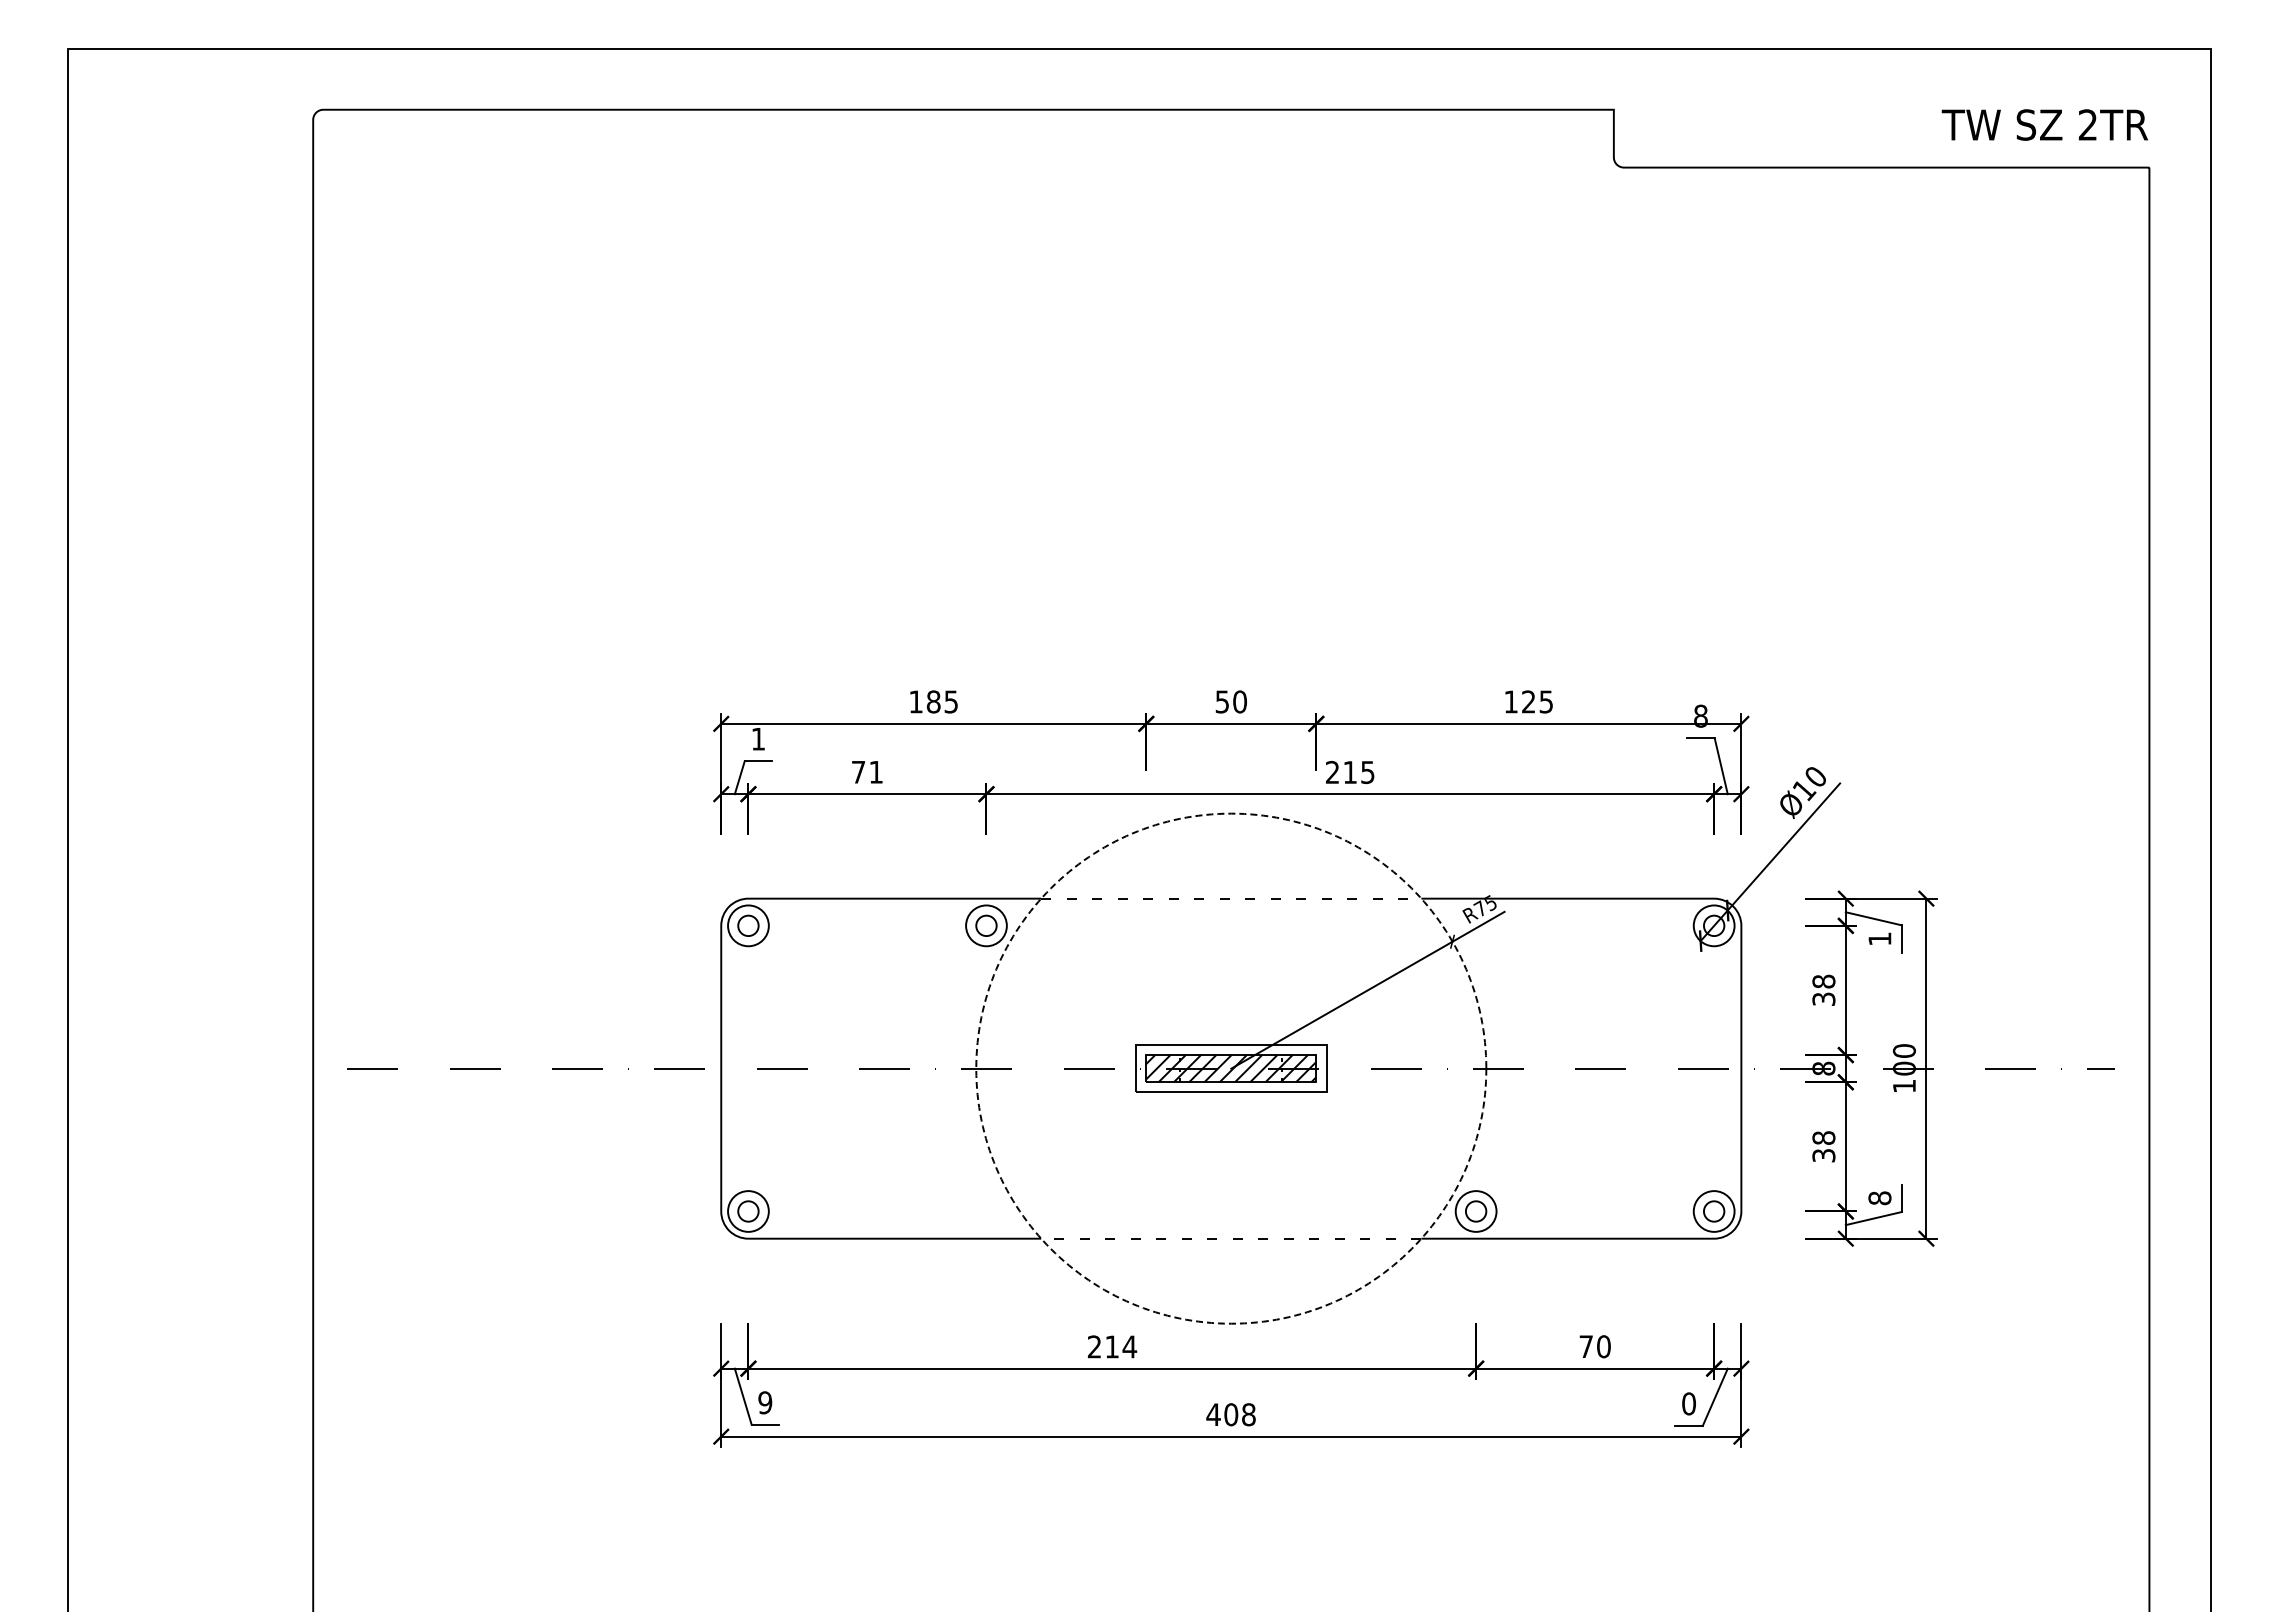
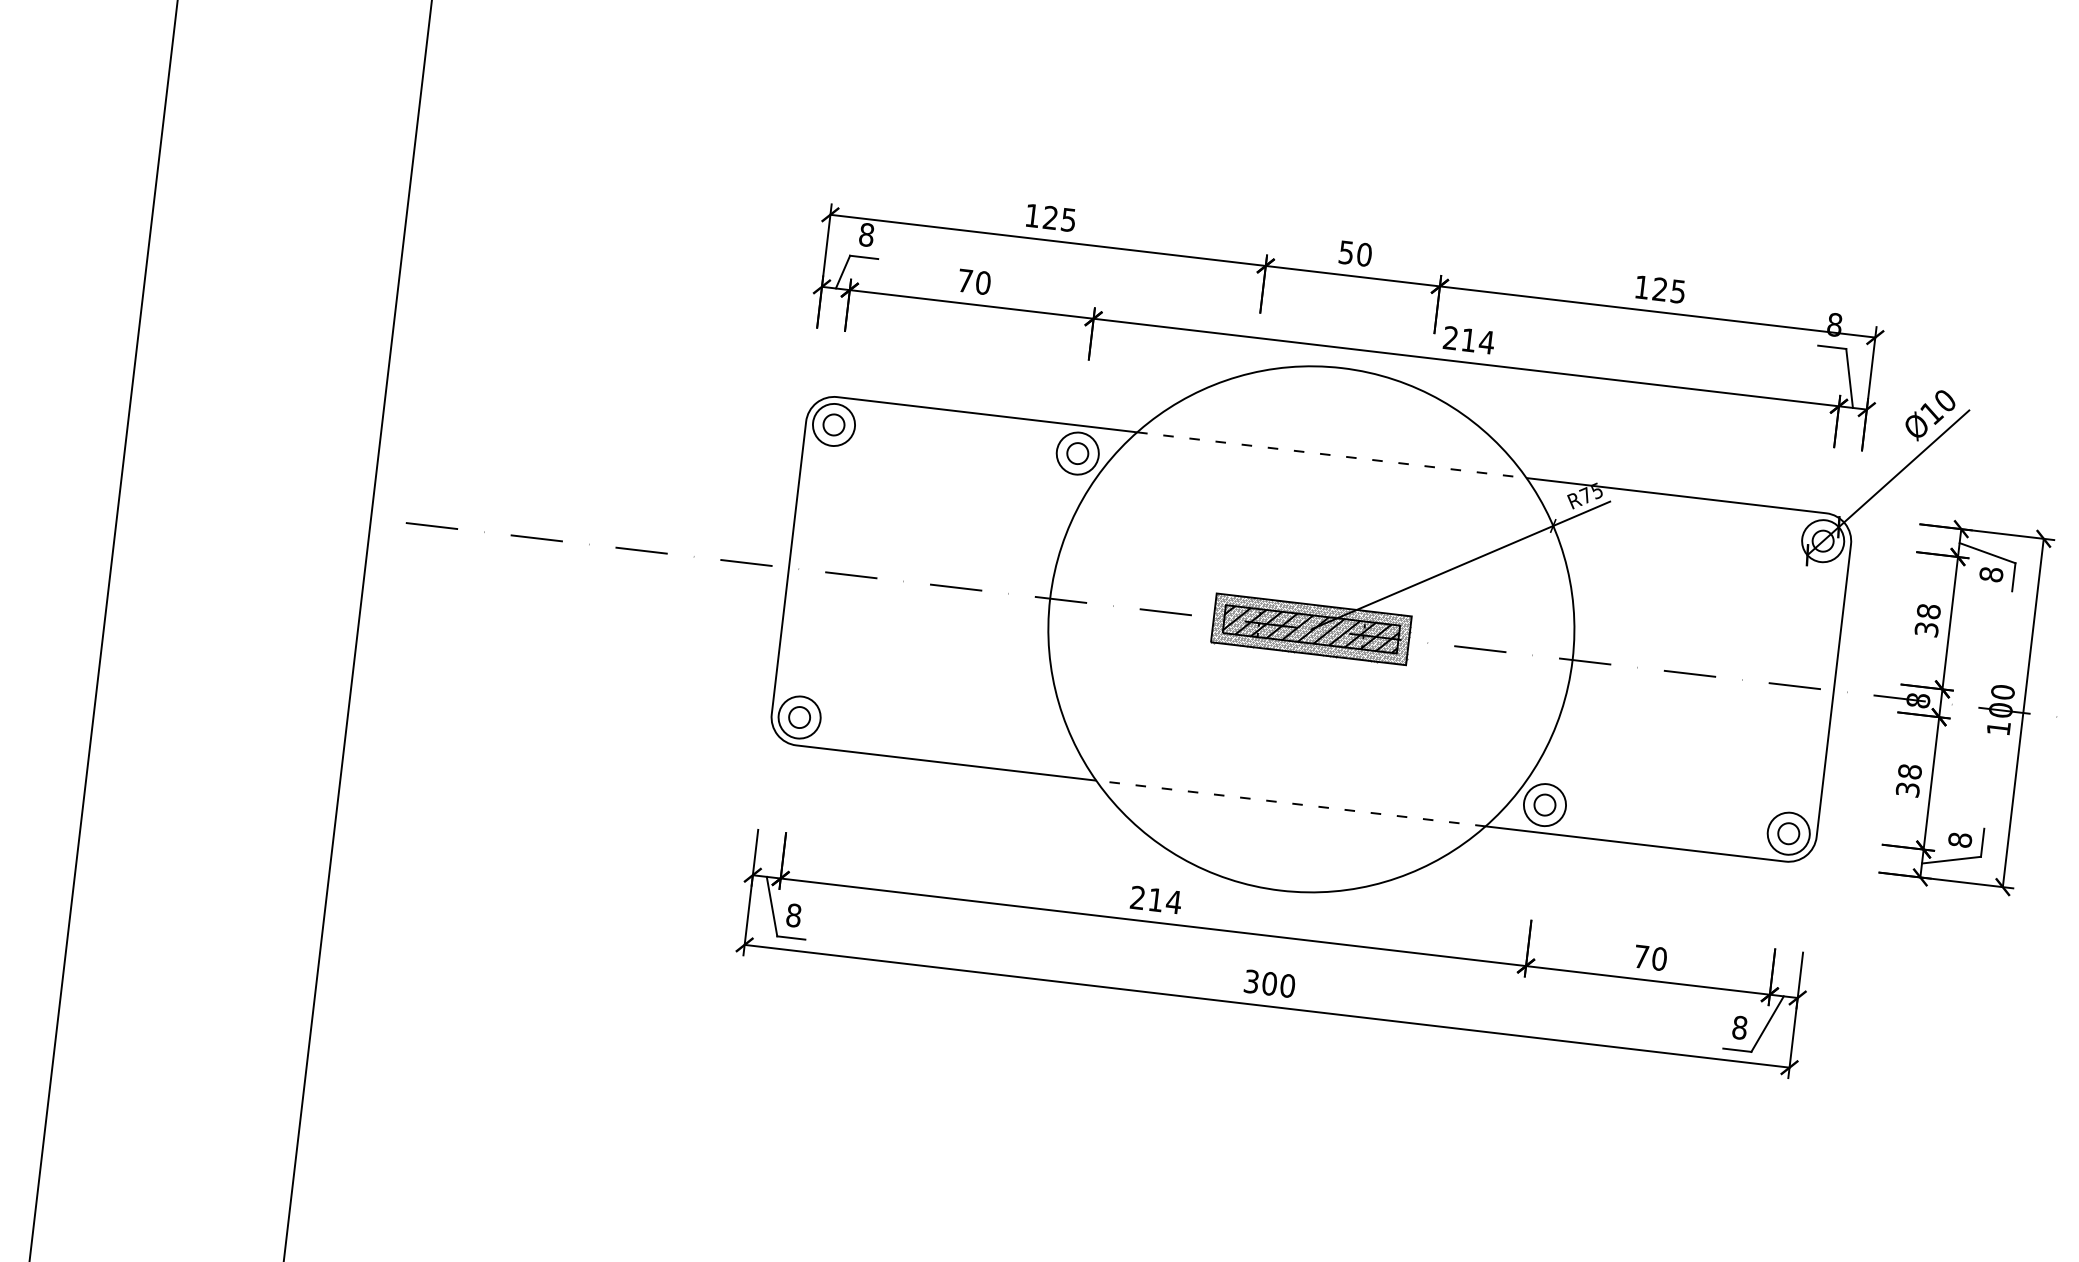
text: (933, 701) -> (1050, 217), 185 -> 125
text: (758, 738) -> (866, 234), 1 -> 8
text: (876, 771) -> (983, 282), 71 -> 70
text: (1367, 772) -> (1486, 342), 215 -> 214
text: (1879, 938) -> (1990, 574), 1 -> 8
circle: (1231, 1068) -> (1311, 629), dashed -> solid
hatch: (1231, 1068) -> (1311, 629), added
text: (765, 1402) -> (794, 915), 9 -> 8
text: (1688, 1403) -> (1739, 1027), 0 -> 8
text: (1230, 1414) -> (1268, 983), 408 -> 300

